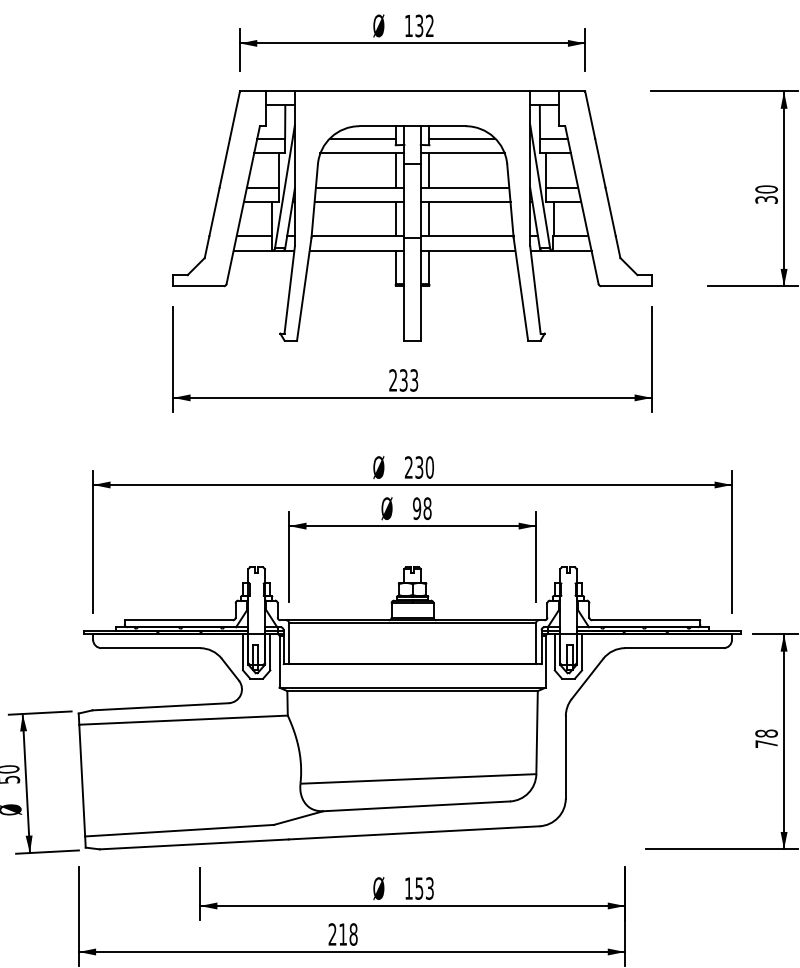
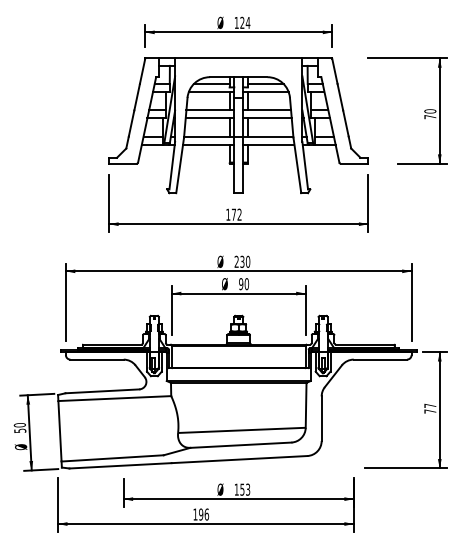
text: (425, 25) -> (245, 22), 132 -> 124
text: (766, 200) -> (430, 117), 30 -> 70
text: (402, 379) -> (233, 214), 233 -> 172
text: (426, 507) -> (246, 283), 98 -> 90
text: (766, 732) -> (430, 405), 78 -> 77
text: (341, 934) -> (200, 514), 218 -> 196

